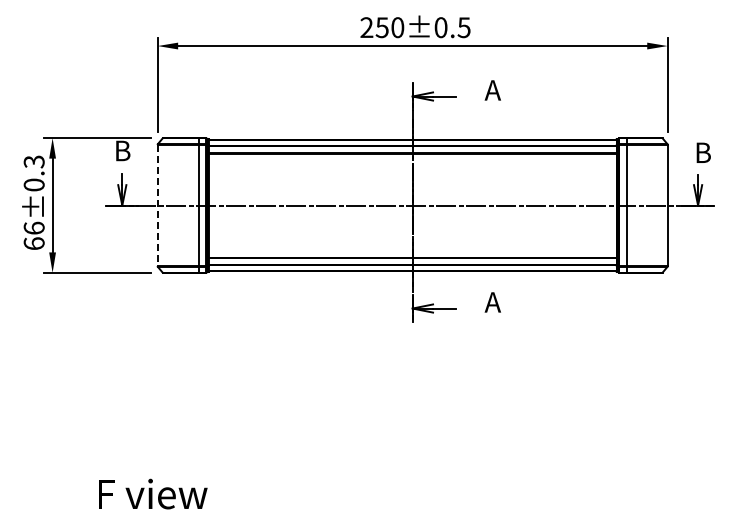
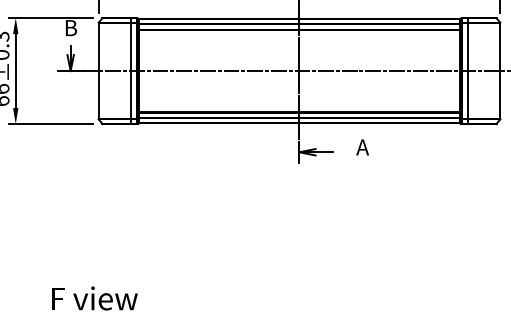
line: (157, 205) -> (98, 71), dashed -> solid

